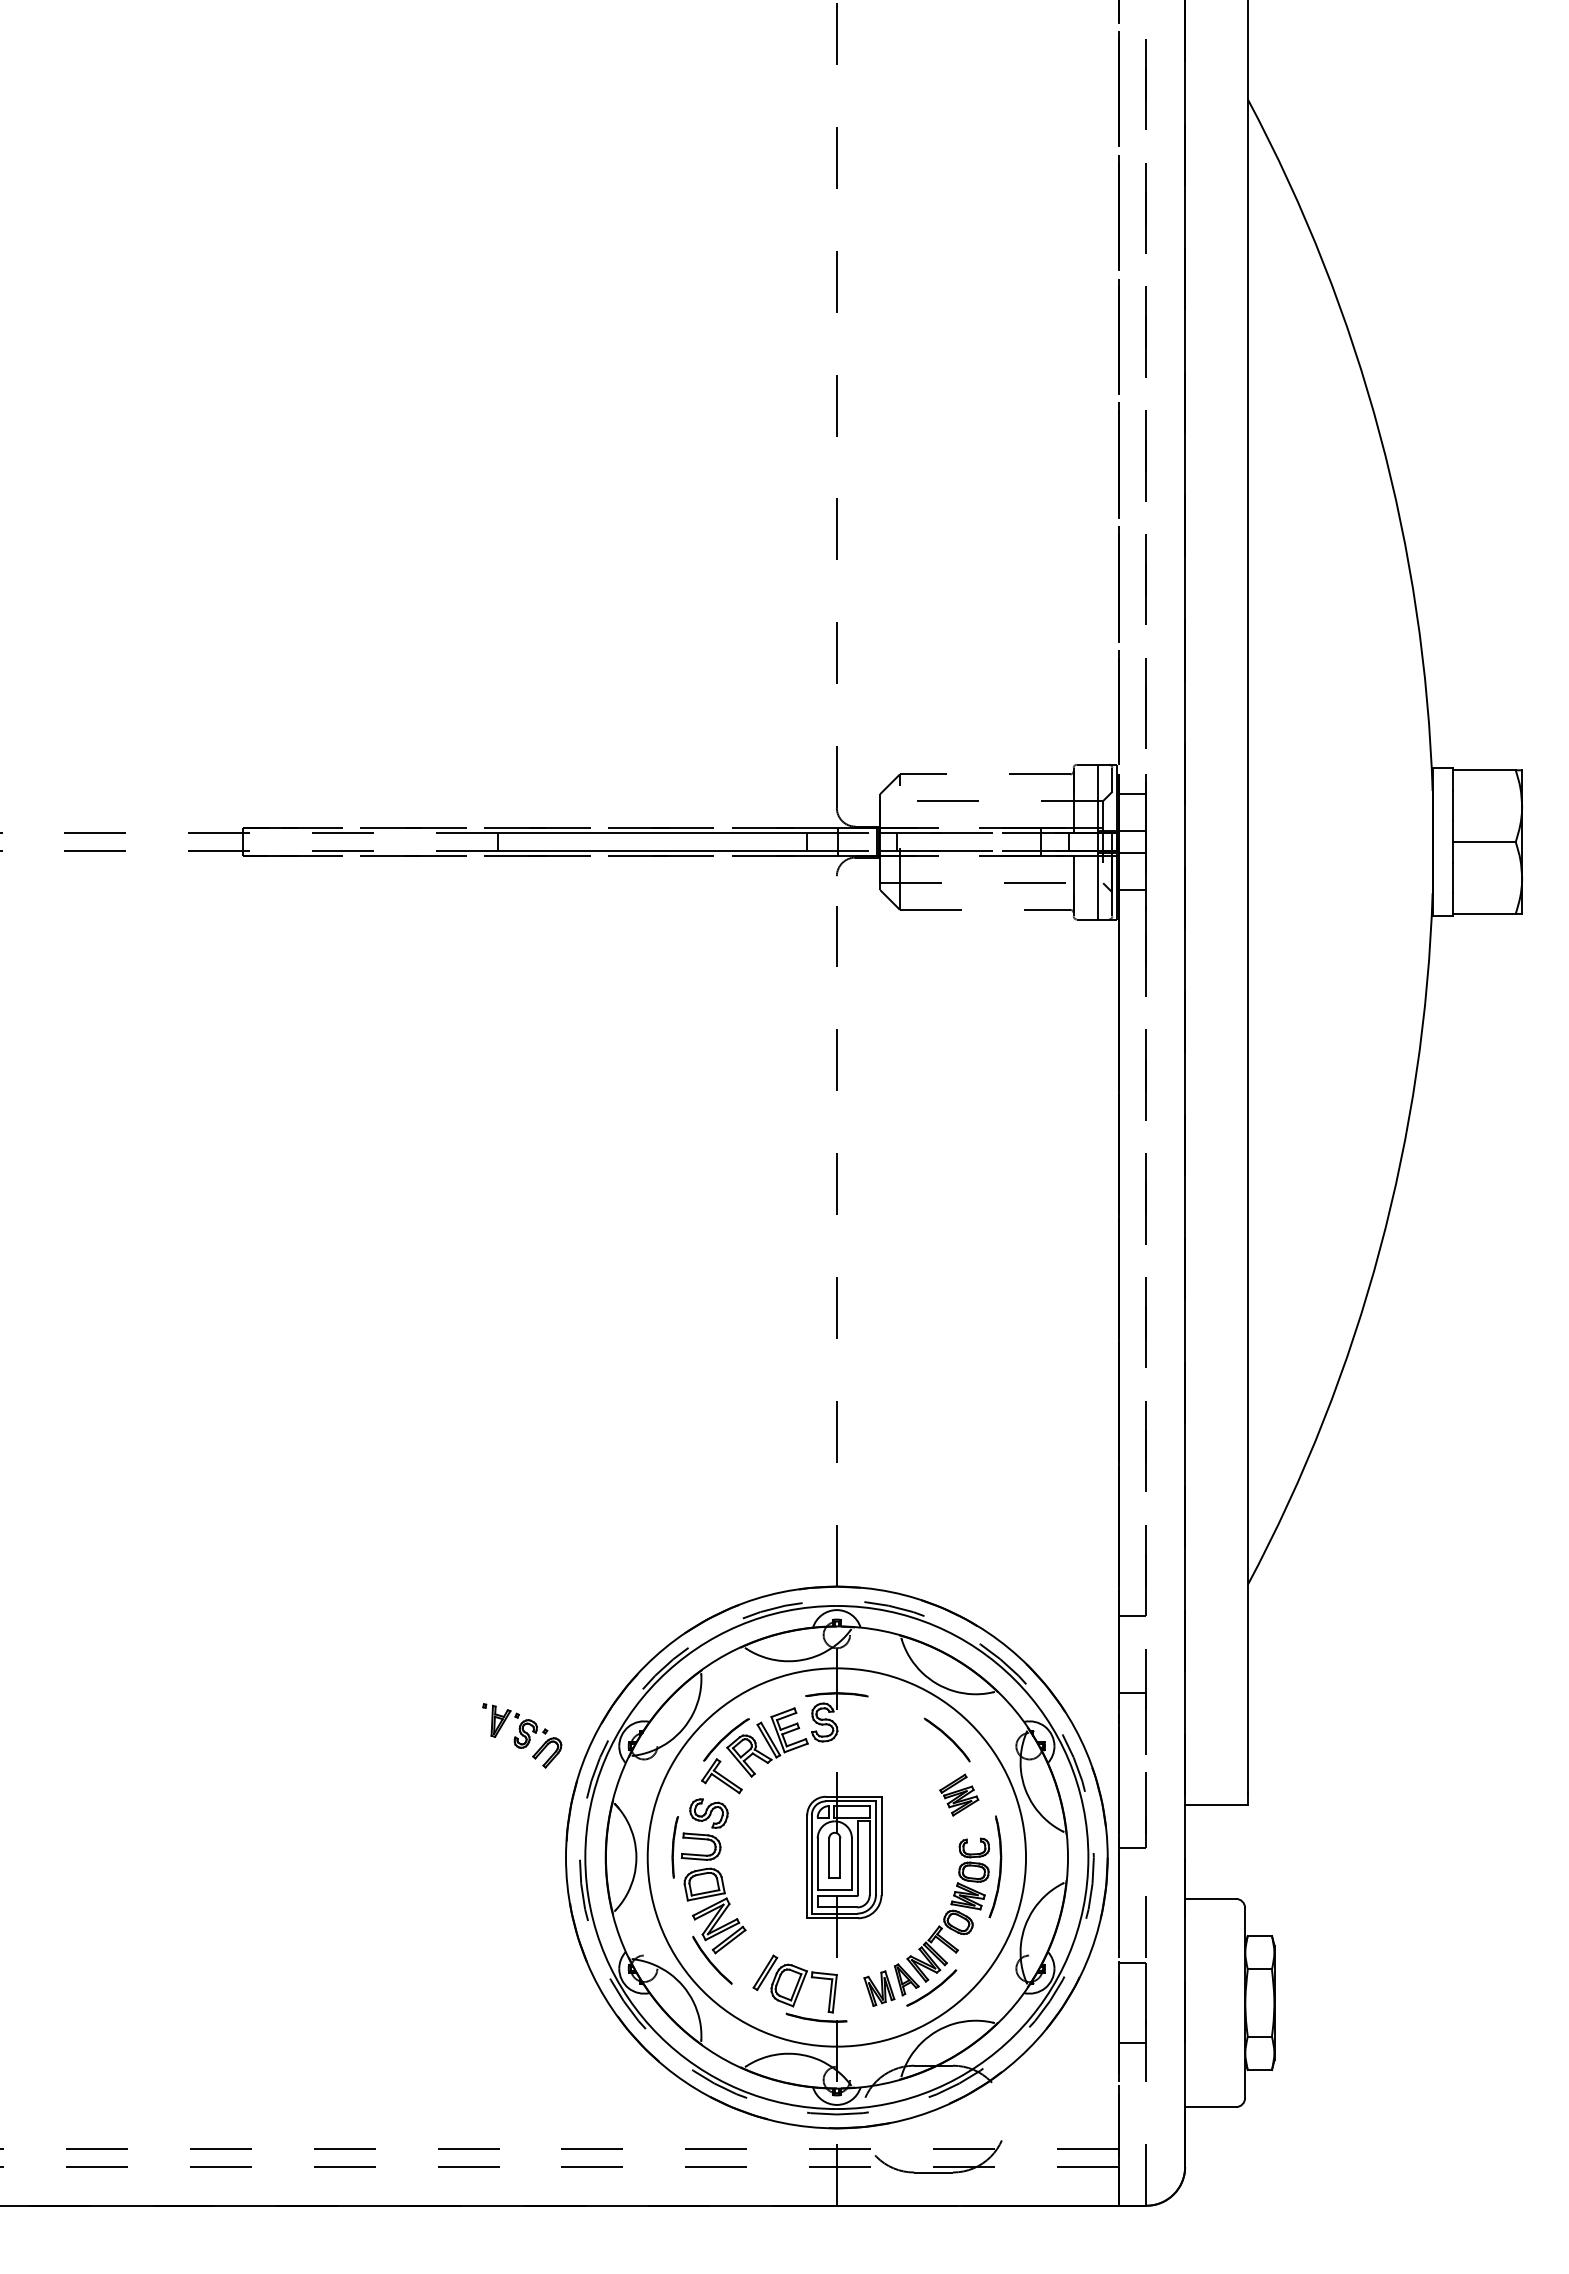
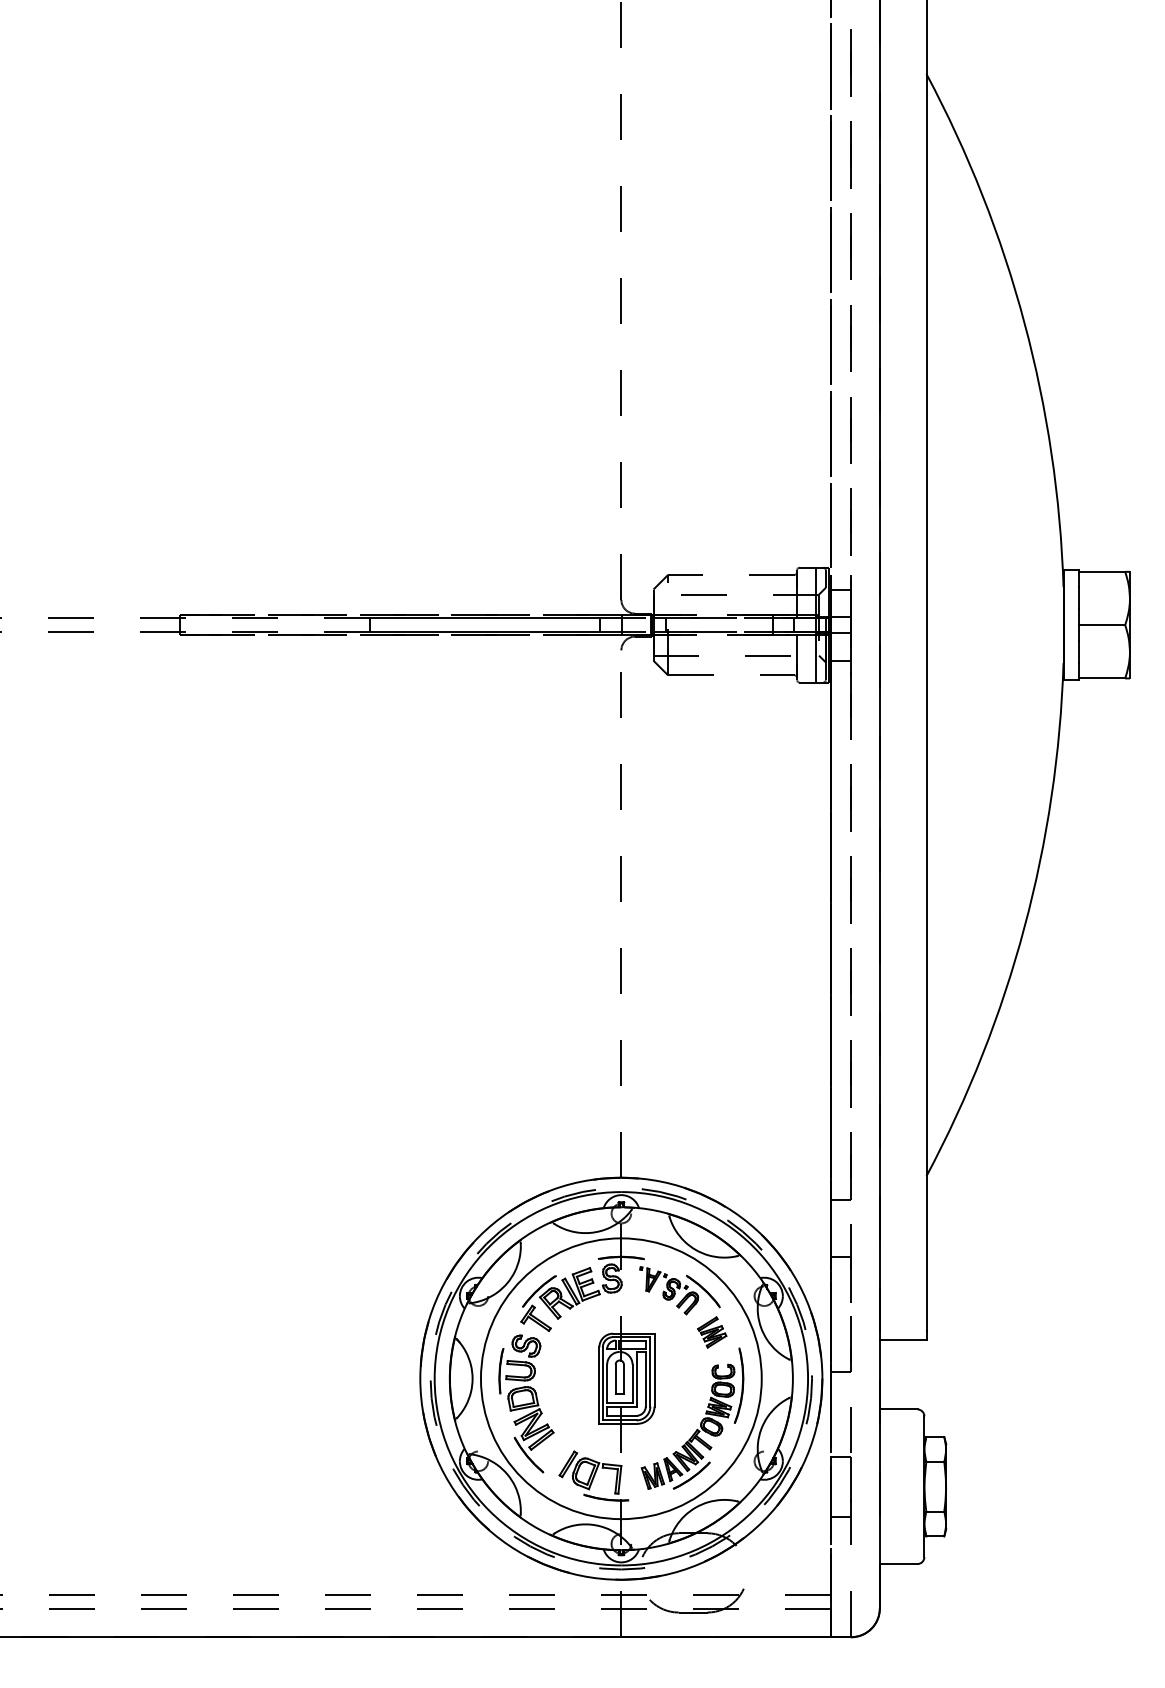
part: (522, 1735) -> (669, 1290), moved

